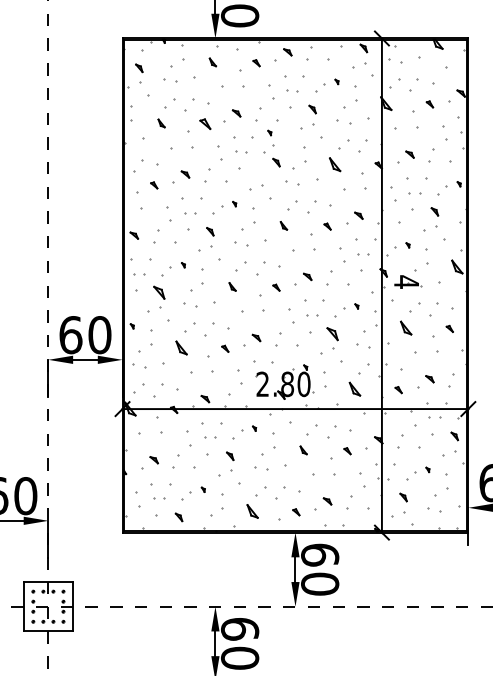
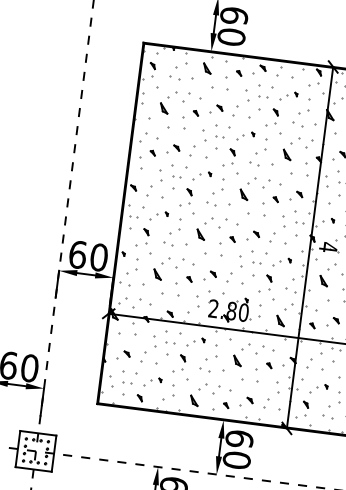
part: (212, 62) -> (207, 68), size x1.67
part: (161, 123) -> (163, 108), size x1.67
part: (205, 124) -> (196, 113), size x0.62
part: (269, 132) -> (252, 134), moved
part: (276, 162) -> (232, 152), moved
part: (283, 225) -> (243, 194), size x1.67
part: (232, 286) -> (200, 234), size x1.67
part: (158, 292) -> (145, 231), size x0.62
part: (332, 333) -> (269, 278), size x0.62
part: (303, 450) -> (237, 361), size x1.67

